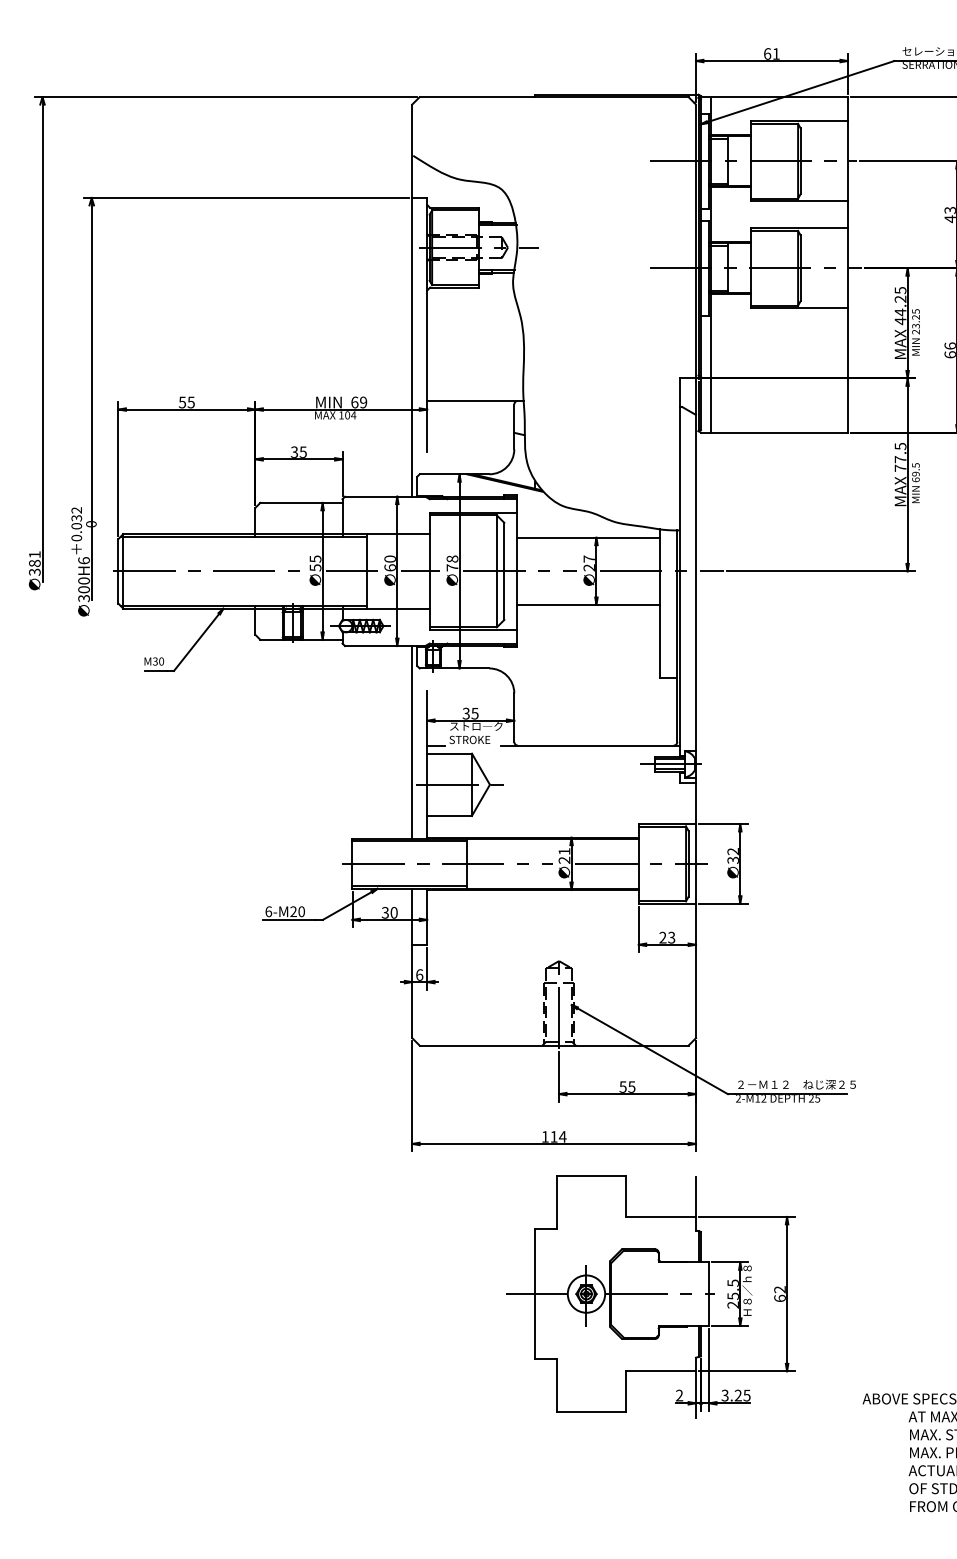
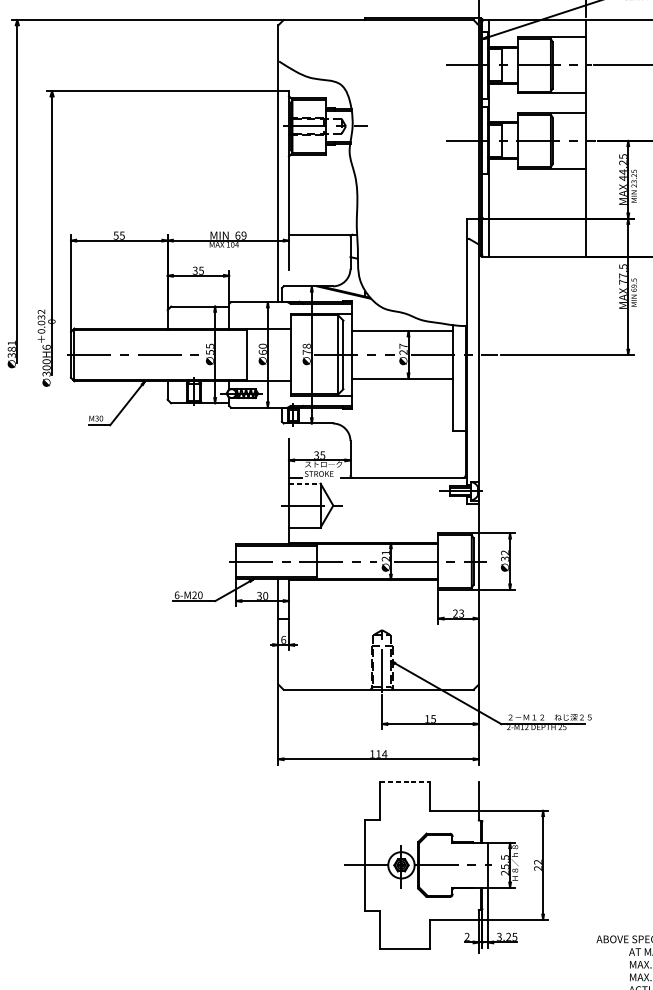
line: (352, 571) -> (236, 355), removed
line: (420, 571) -> (284, 355), removed
line: (412, 742) -> (278, 475), removed
line: (450, 753) -> (305, 483), solid -> dashed
text: (622, 1086) -> (426, 718), 55 -> 15
line: (591, 1175) -> (405, 781), solid -> dashed
text: (779, 1298) -> (537, 868), 62 -> 22

